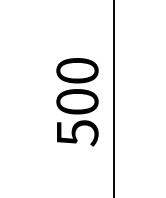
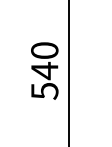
text: (77, 101) -> (44, 70), 500 -> 540

